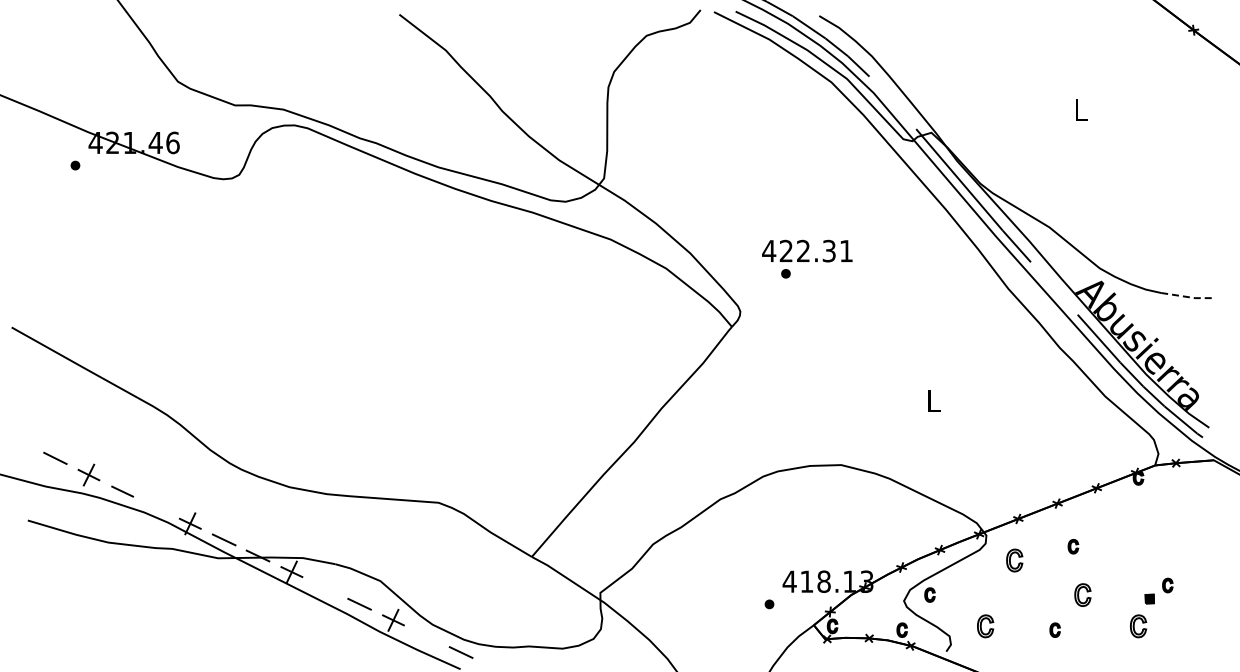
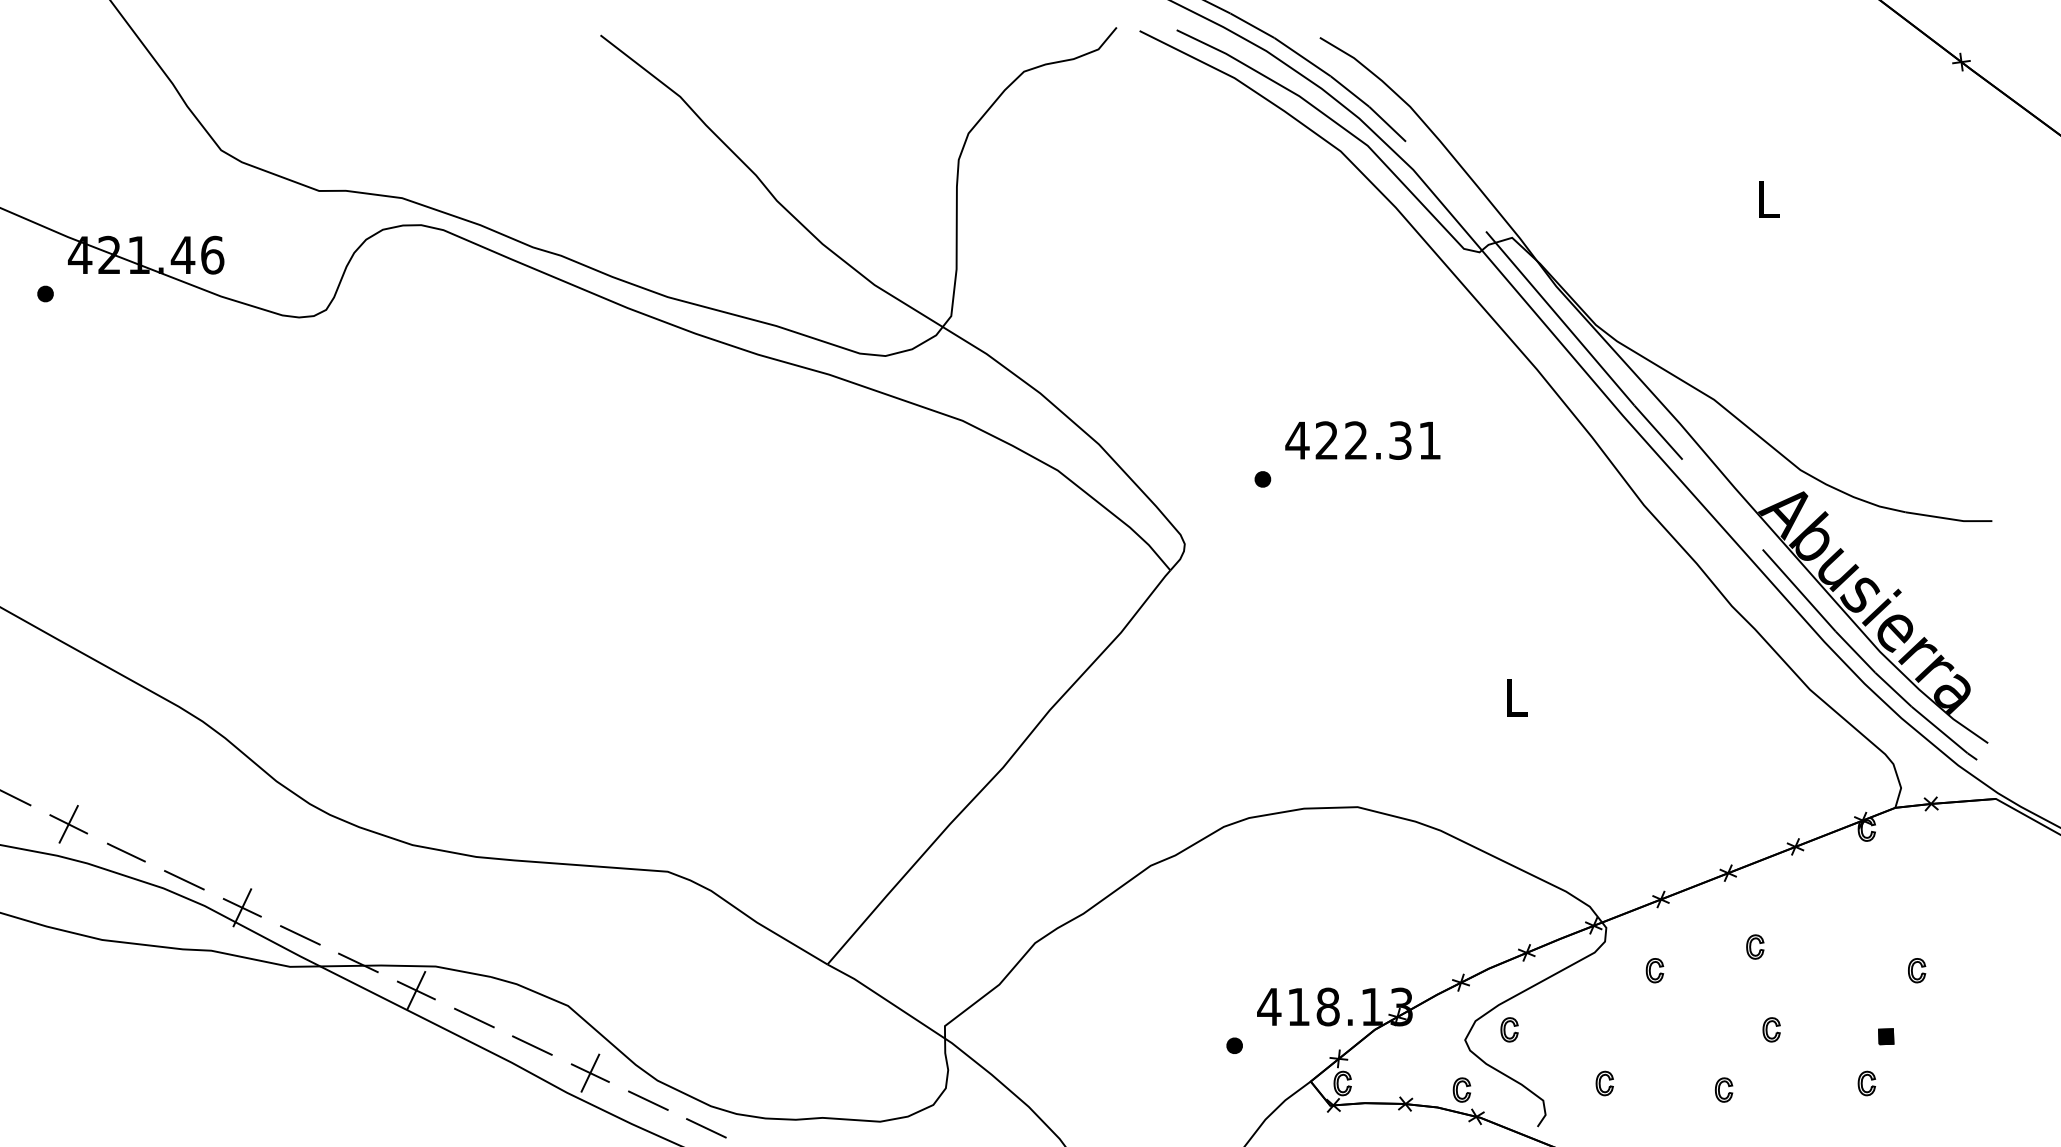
text: (807, 250) -> (1363, 439), moved
line: (1187, 296) -> (1950, 518), dashed -> solid
line: (156, 507) -> (184, 879), added
part: (1014, 560) -> (1654, 970), size x0.62
part: (1167, 585) -> (1916, 970), moved
line: (325, 587) -> (473, 1016), added
part: (1082, 594) -> (1770, 1028), size x0.62
part: (985, 626) -> (1604, 1083), size x0.62
part: (1138, 626) -> (1866, 1083), size x0.62
line: (427, 636) -> (648, 1100), added

